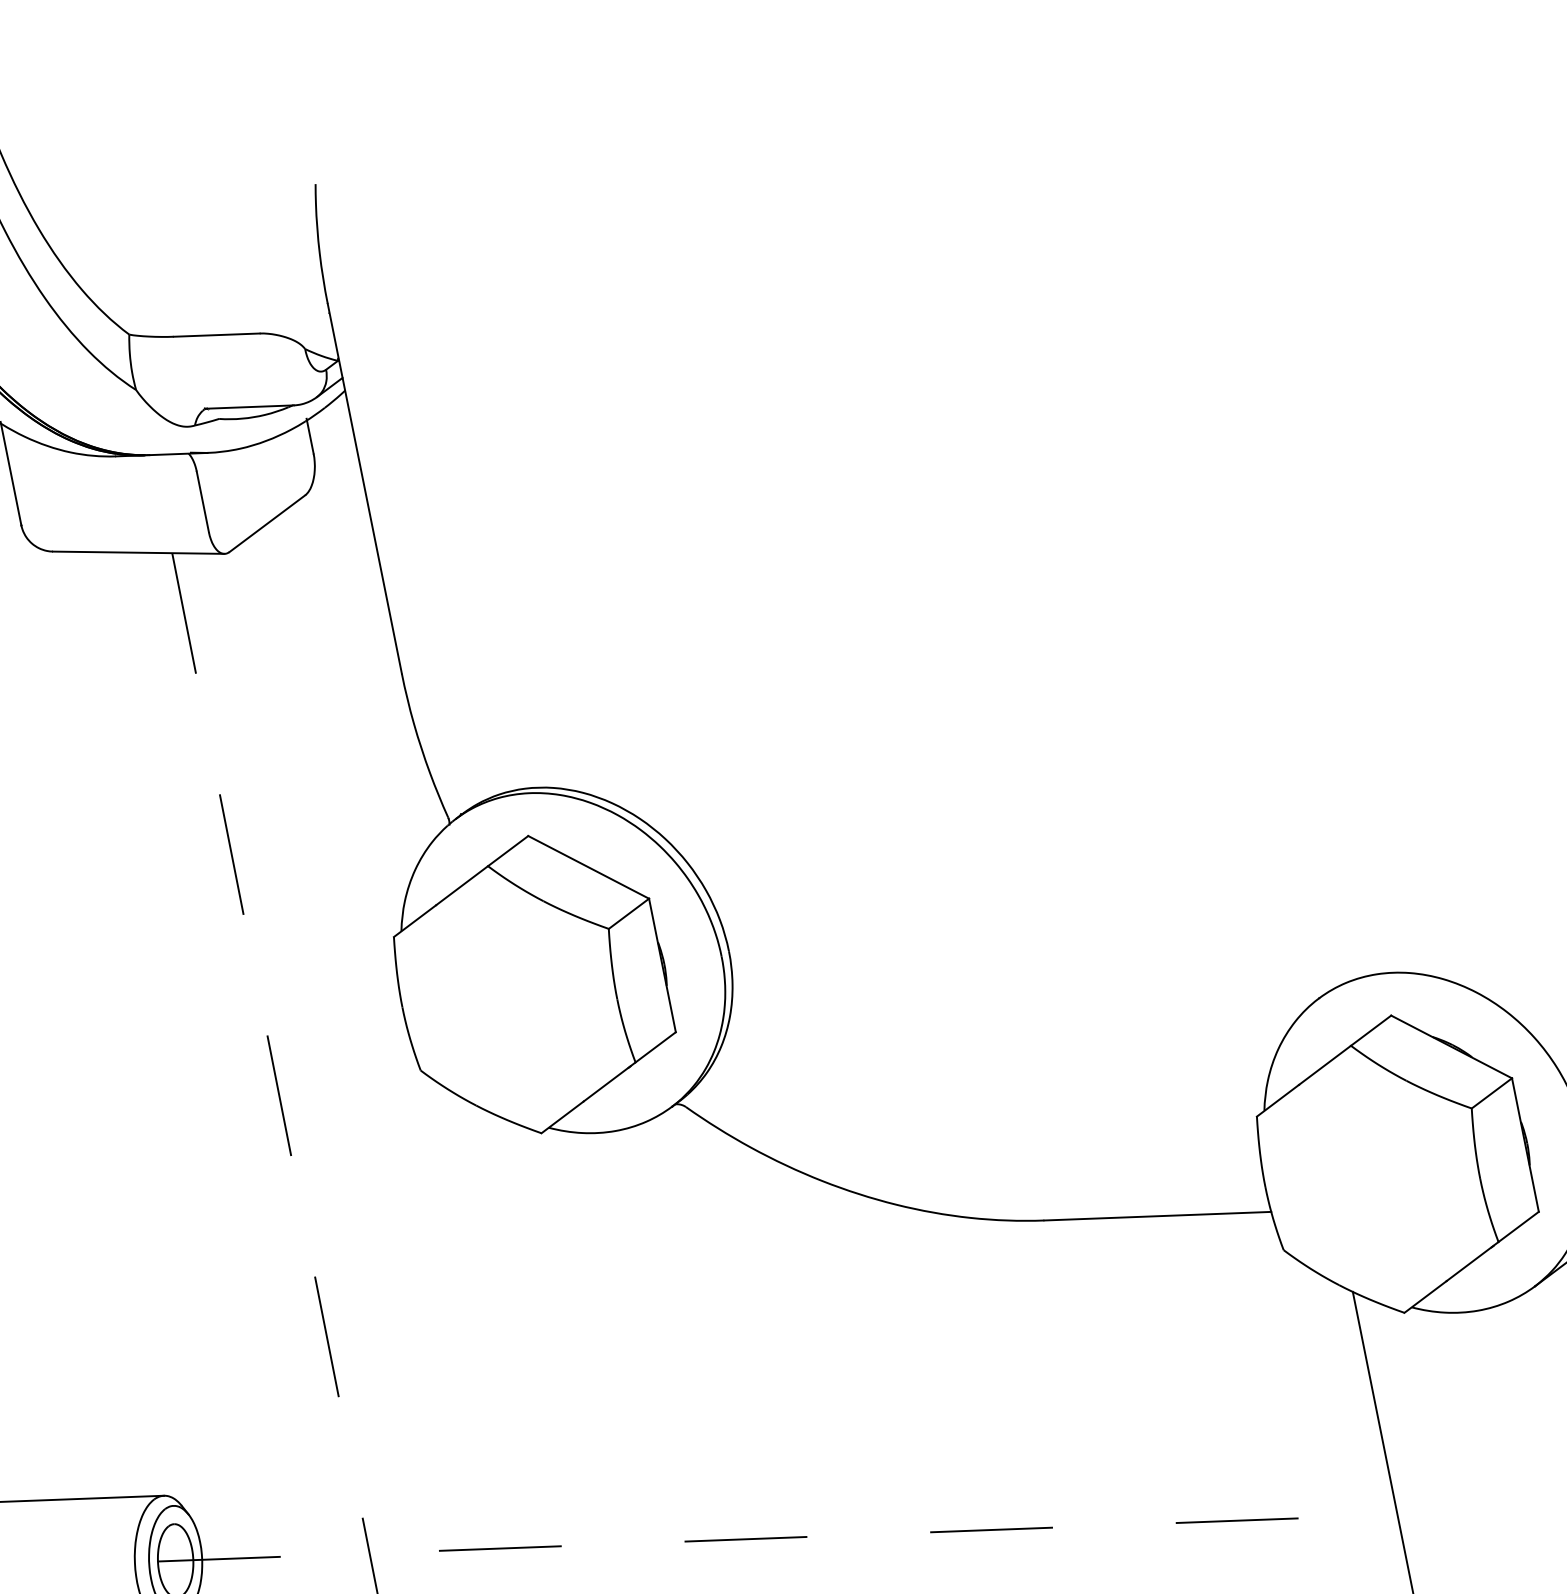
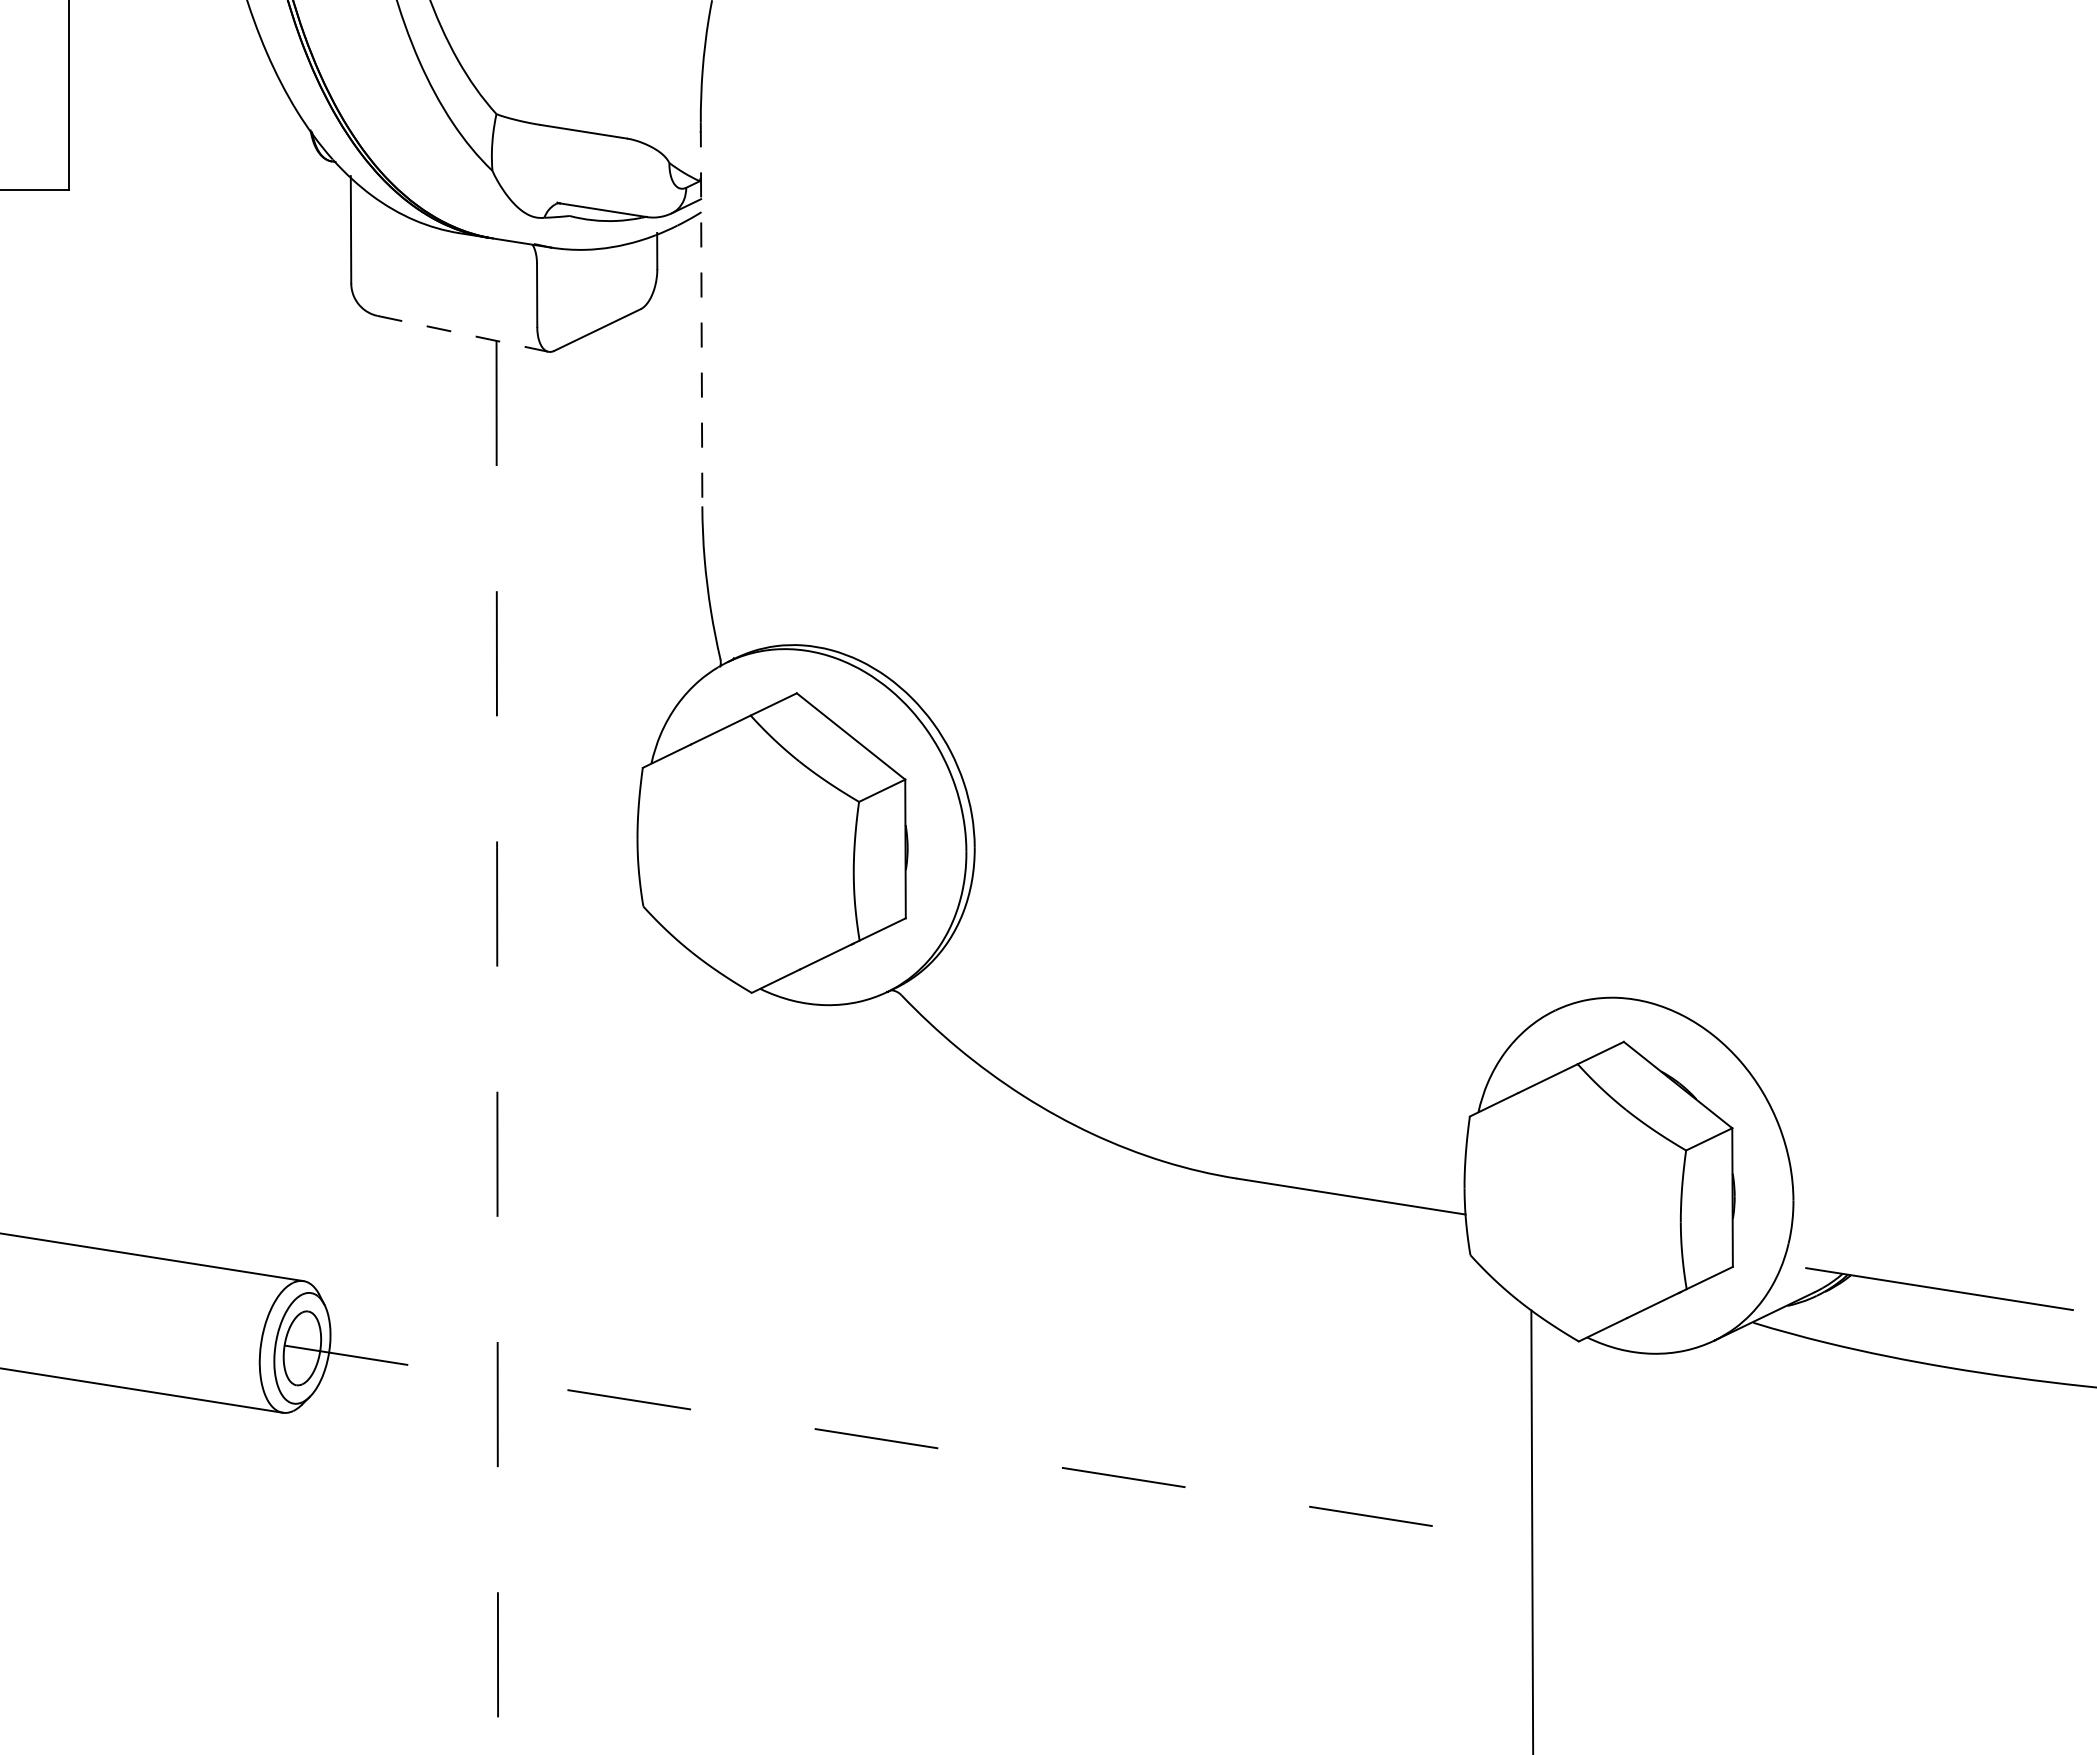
line: (364, 488) -> (701, 314), solid -> dashed
line: (138, 552) -> (463, 333), solid -> dashed

